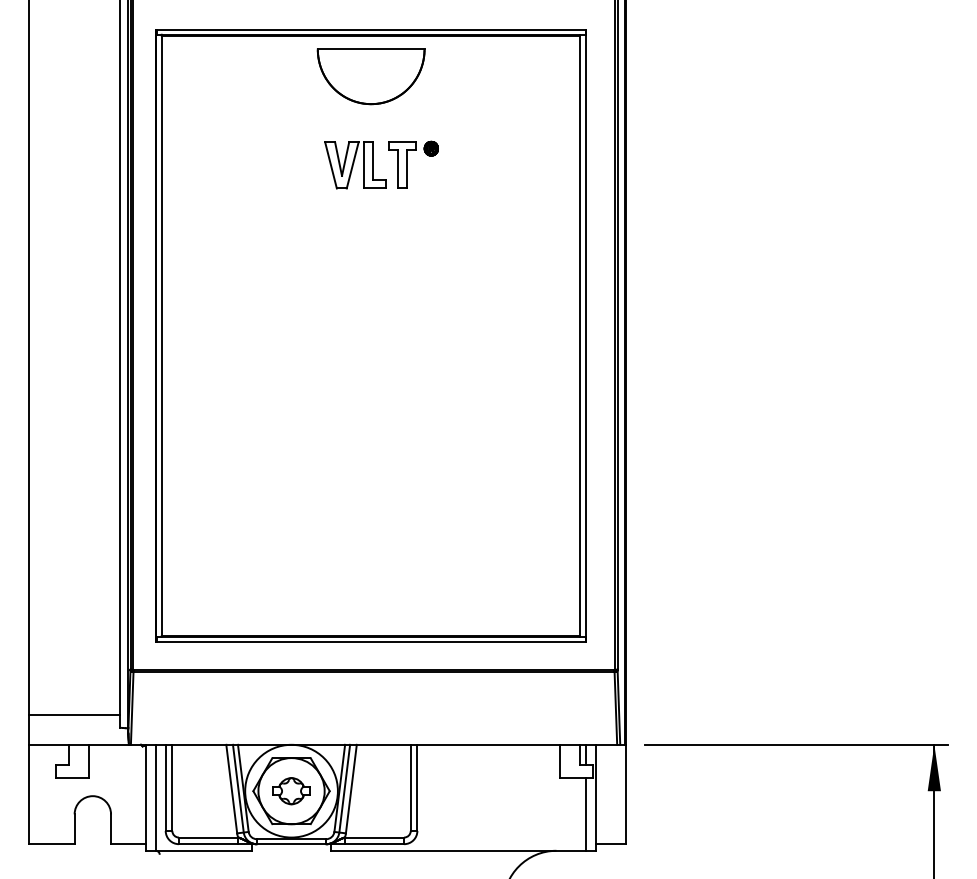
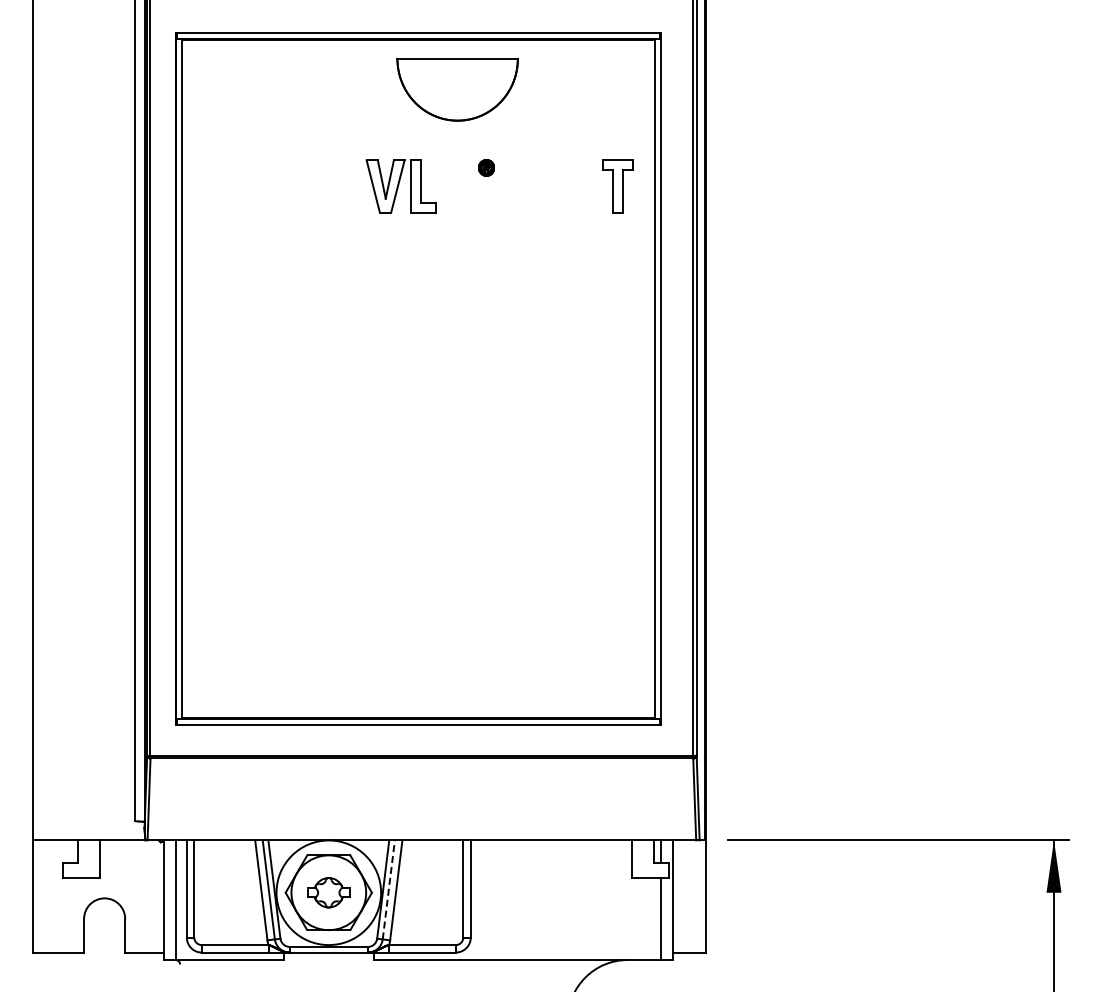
part: (371, 76) -> (457, 89), moved
part: (402, 165) -> (617, 186), moved
line: (74, 714) -> (84, 806), removed
line: (344, 788) -> (388, 889), solid -> dashed

